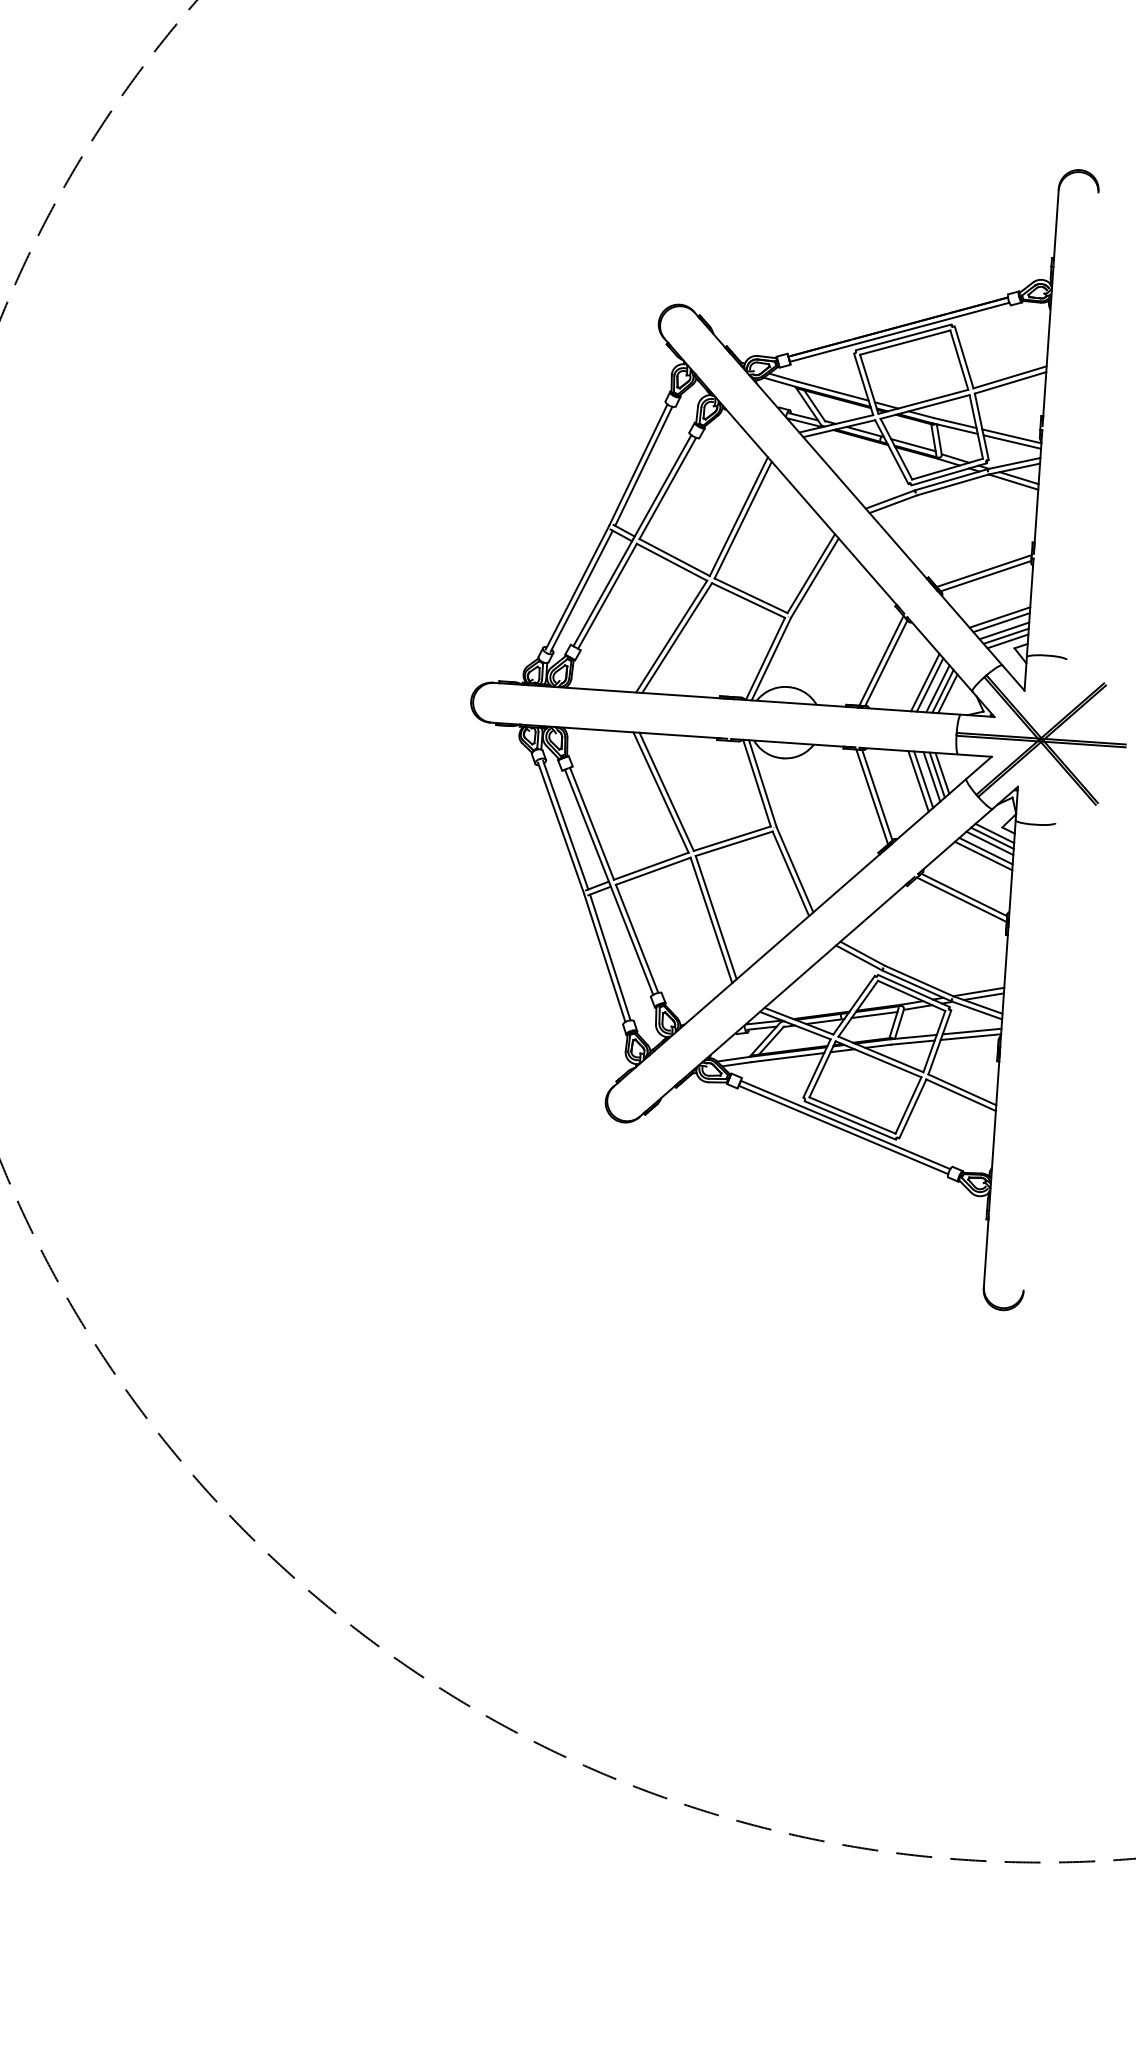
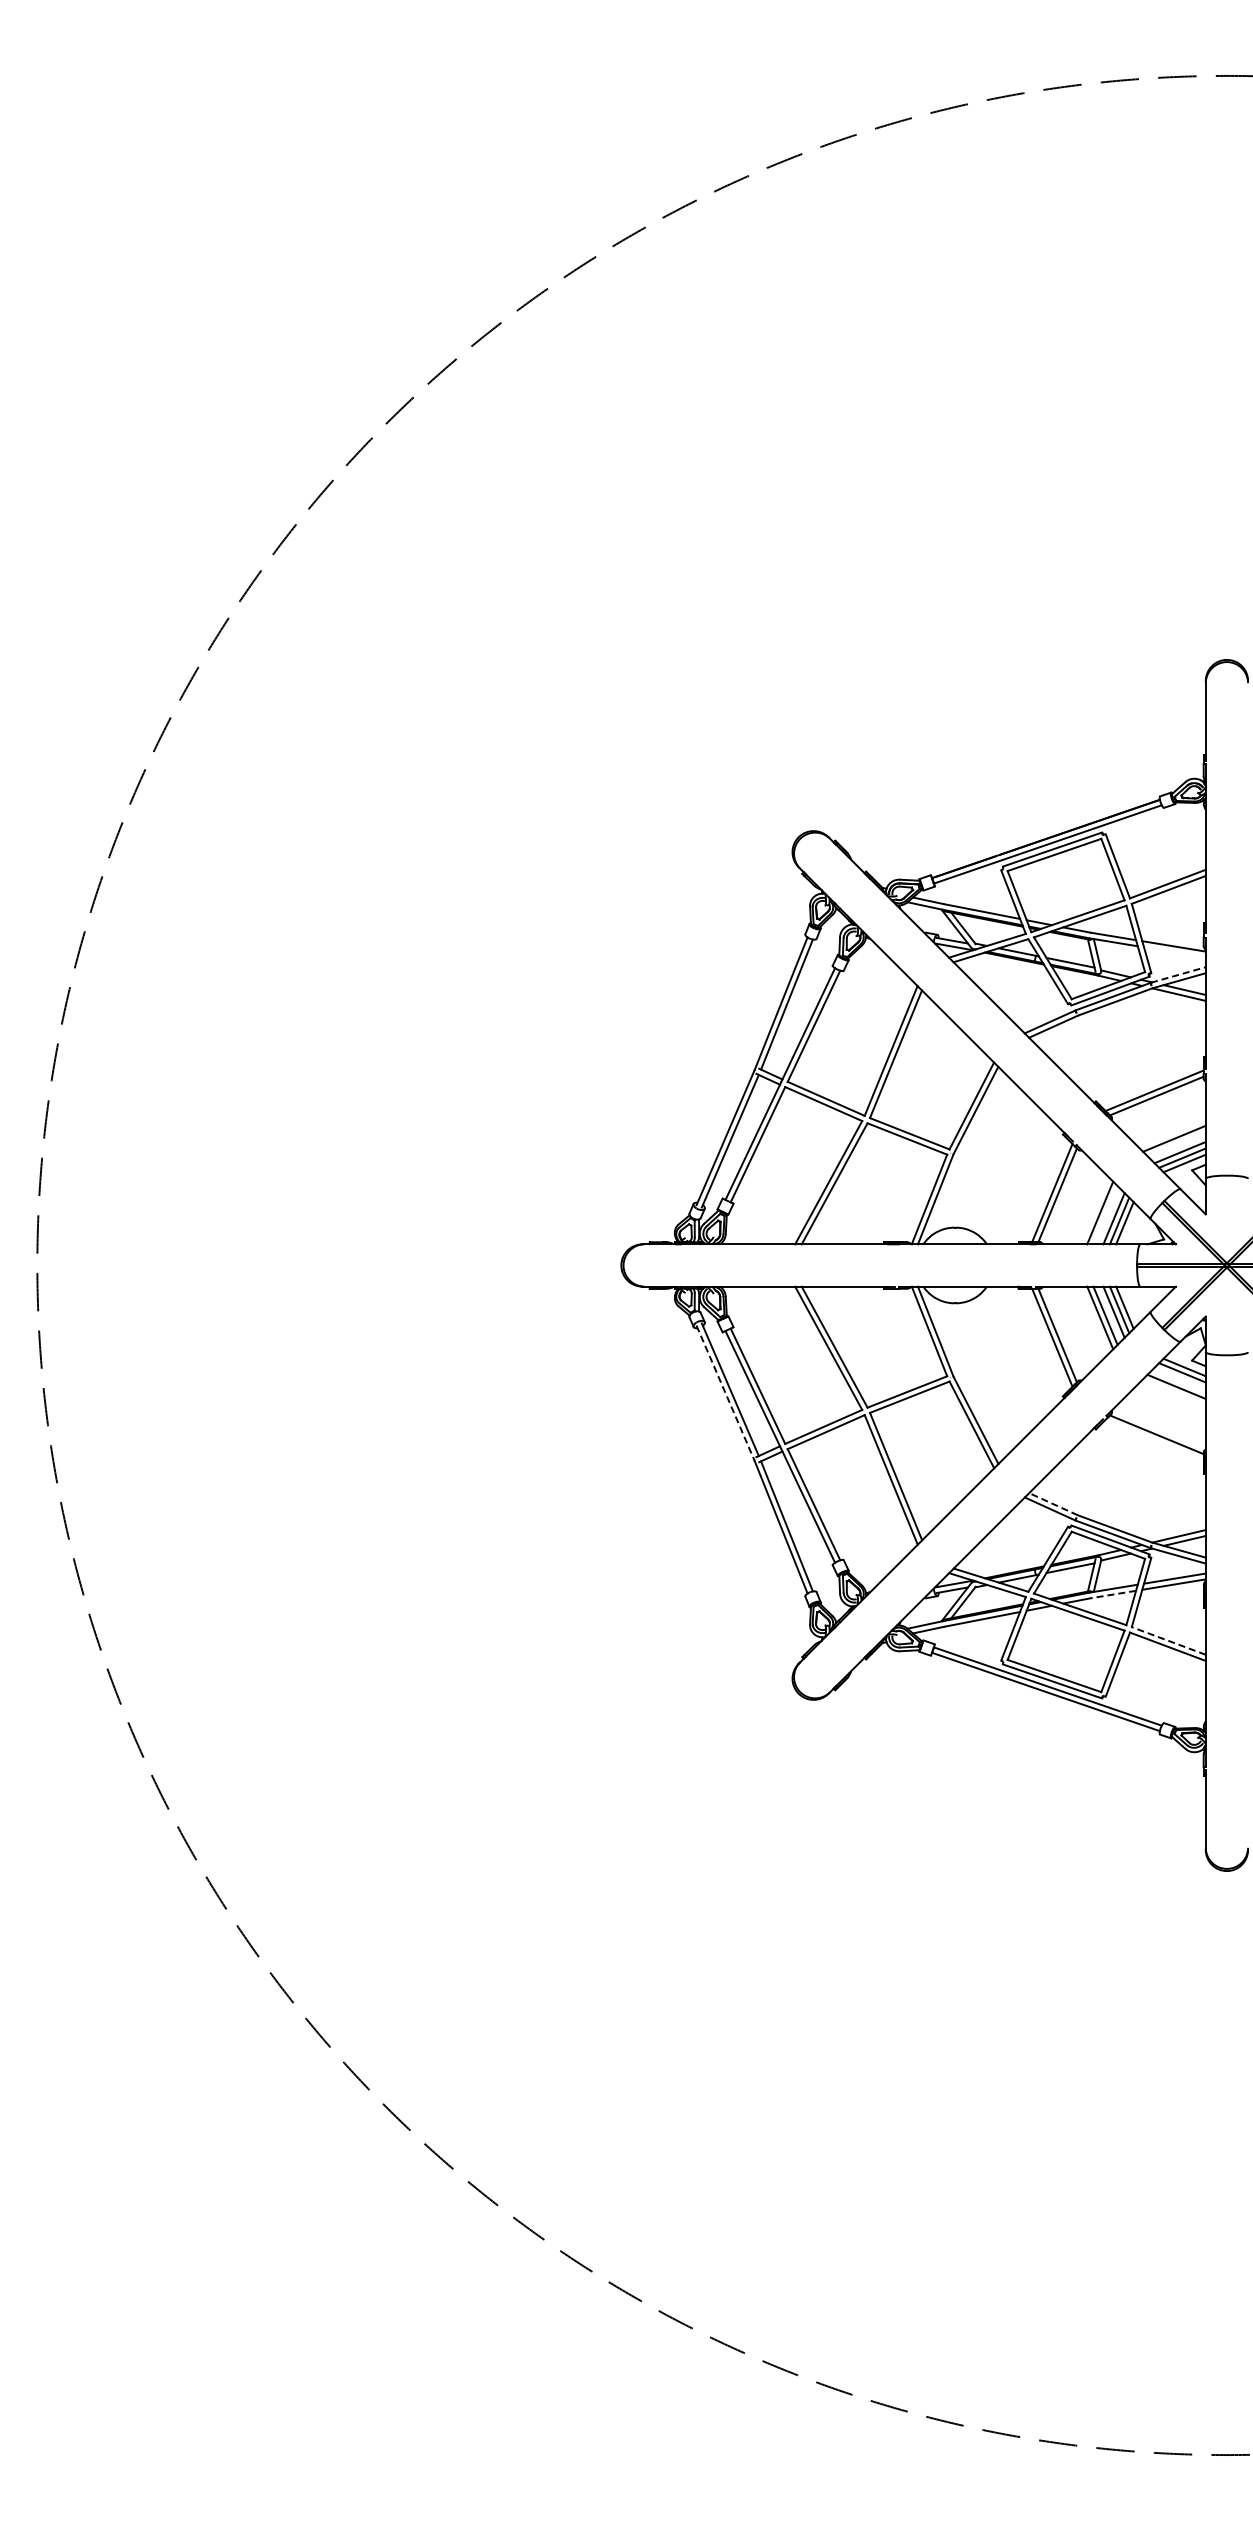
line: (1011, 442) -> (1174, 952), removed
line: (1014, 463) -> (1178, 974), solid -> dashed
line: (1001, 623) -> (1176, 1144), removed
line: (930, 685) -> (1105, 1215), removed
line: (560, 828) -> (725, 1393), solid -> dashed
line: (989, 842) -> (1179, 1377), removed
line: (983, 856) -> (1174, 1392), removed
line: (961, 899) -> (1154, 1439), removed
line: (862, 953) -> (1053, 1504), solid -> dashed
line: (912, 1042) -> (1112, 1594), solid -> dashed
line: (962, 1089) -> (1168, 1640), solid -> dashed

